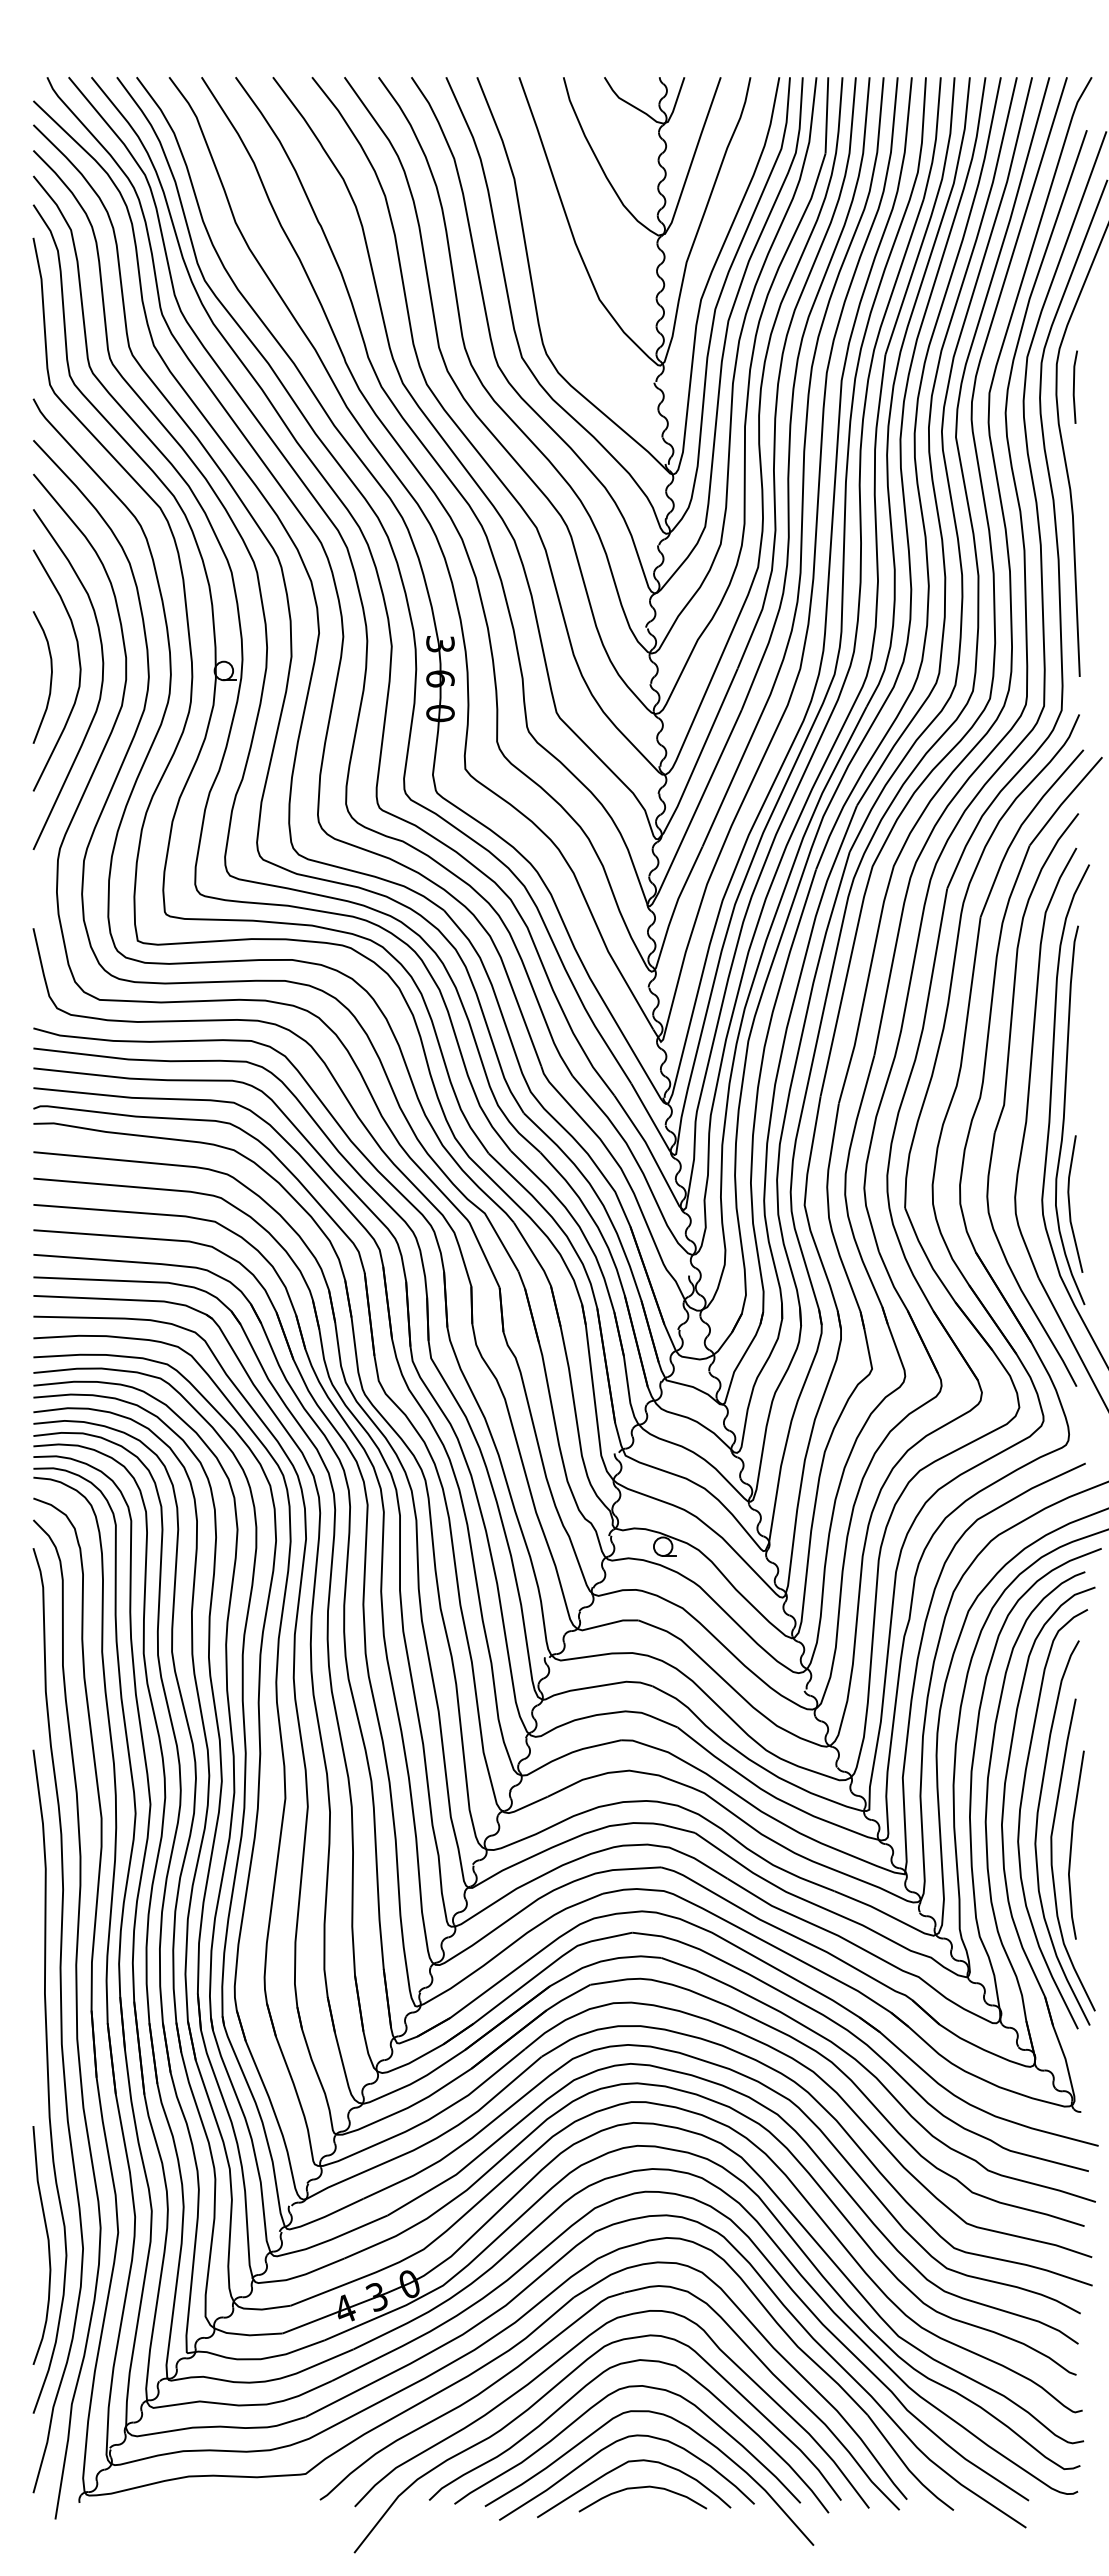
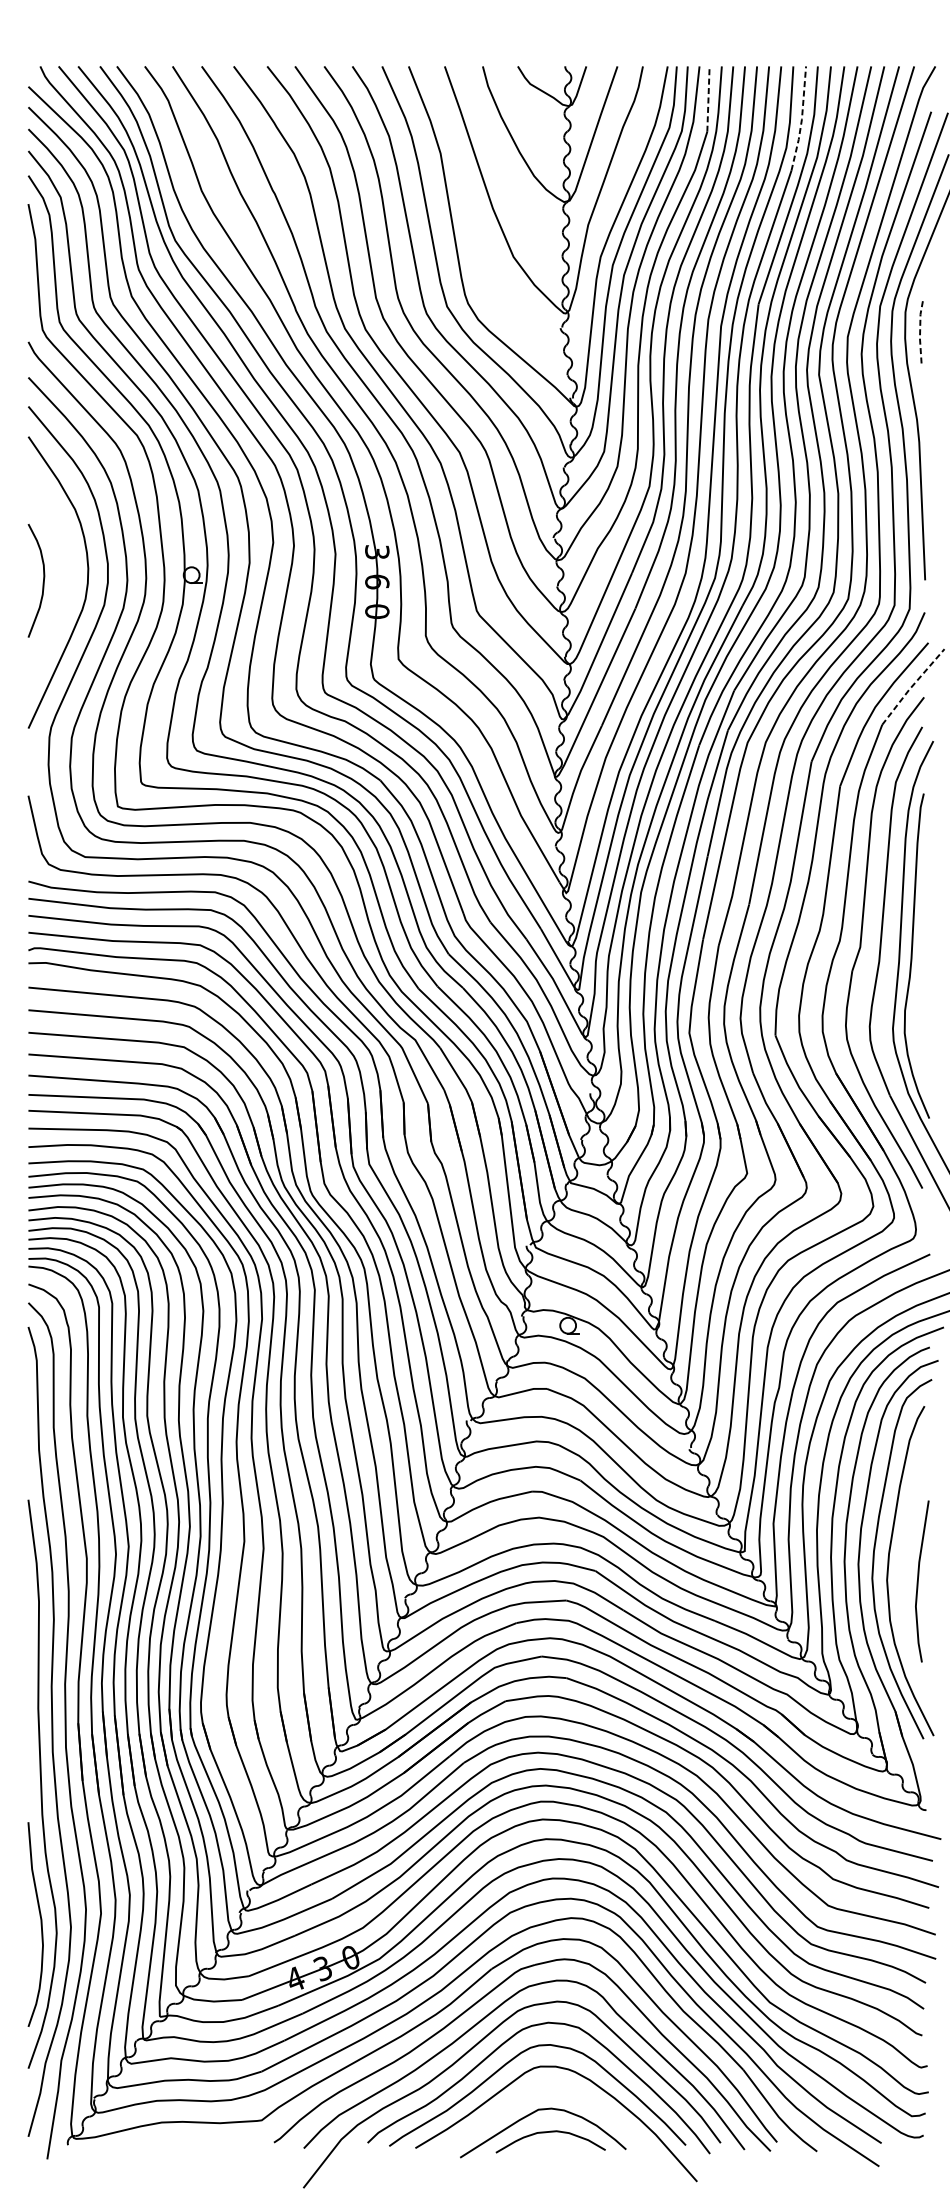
line: (826, 114) -> (708, 98), solid -> dashed
line: (936, 139) -> (802, 119), solid -> dashed
line: (1073, 386) -> (919, 331), solid -> dashed
curve: (79, 670) -> (67, 574), removed
line: (1064, 800) -> (912, 686), solid -> dashed
line: (1070, 1203) -> (917, 1031), removed
curve: (1052, 1854) -> (901, 1589), removed
curve: (608, 2447) -> (521, 2097), removed

